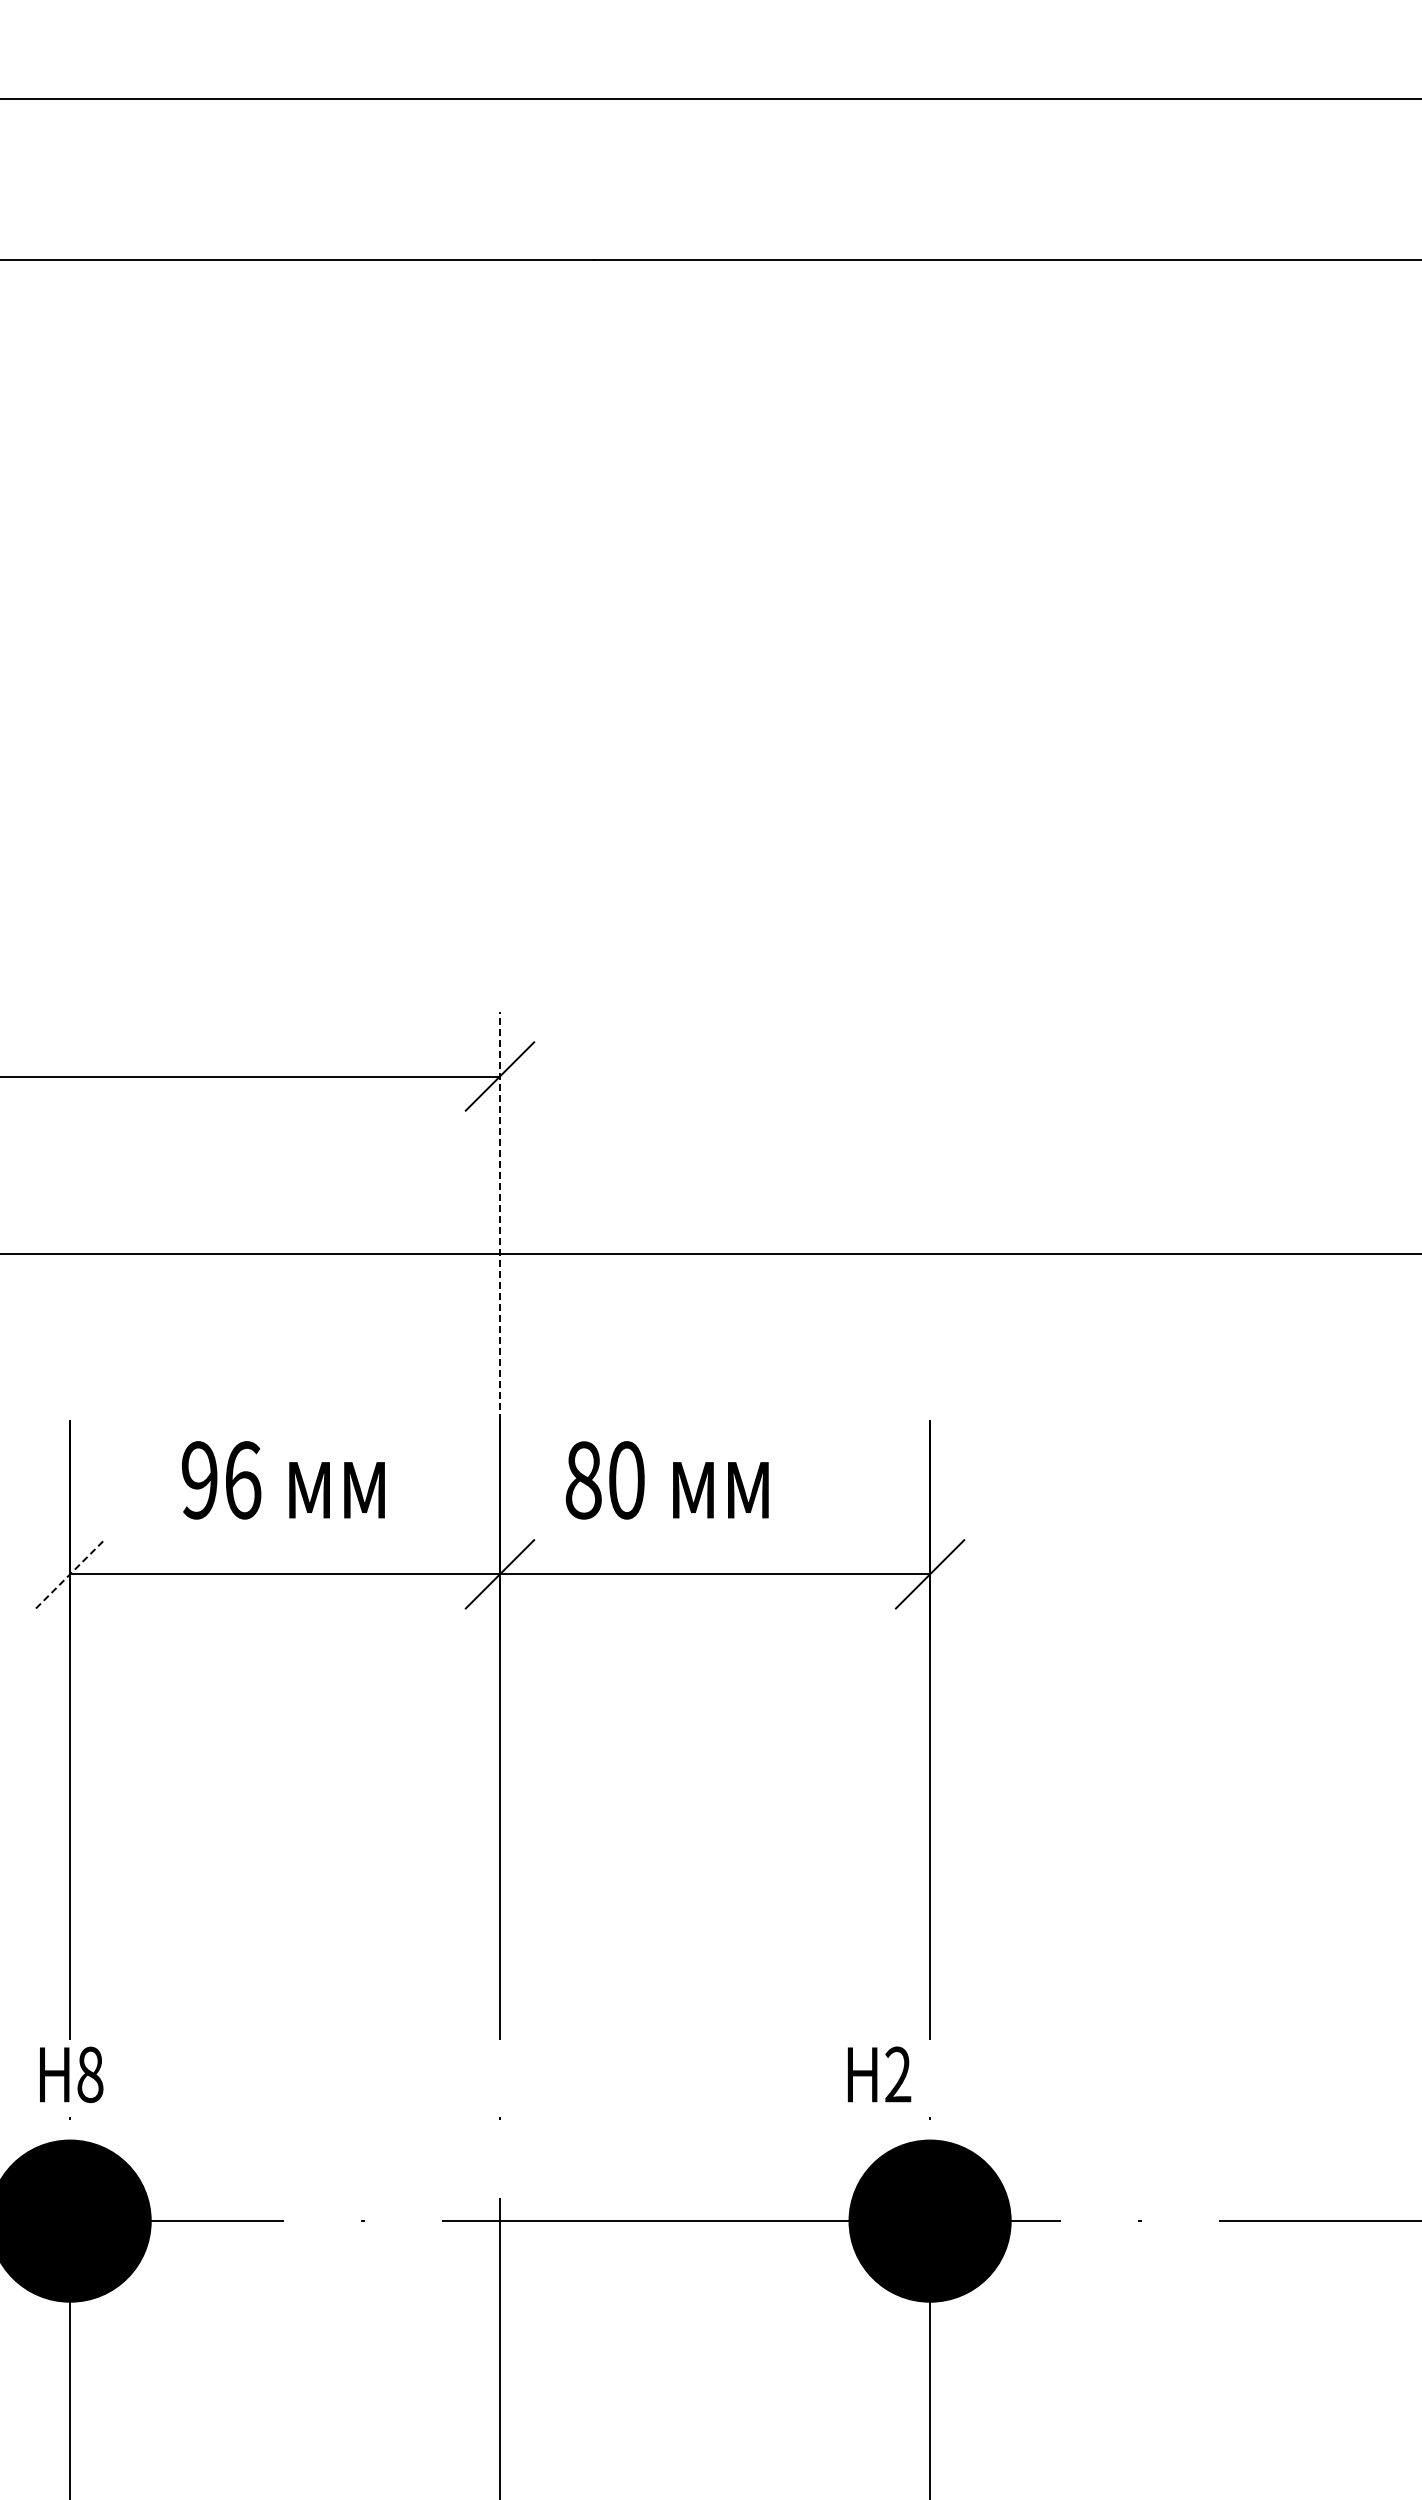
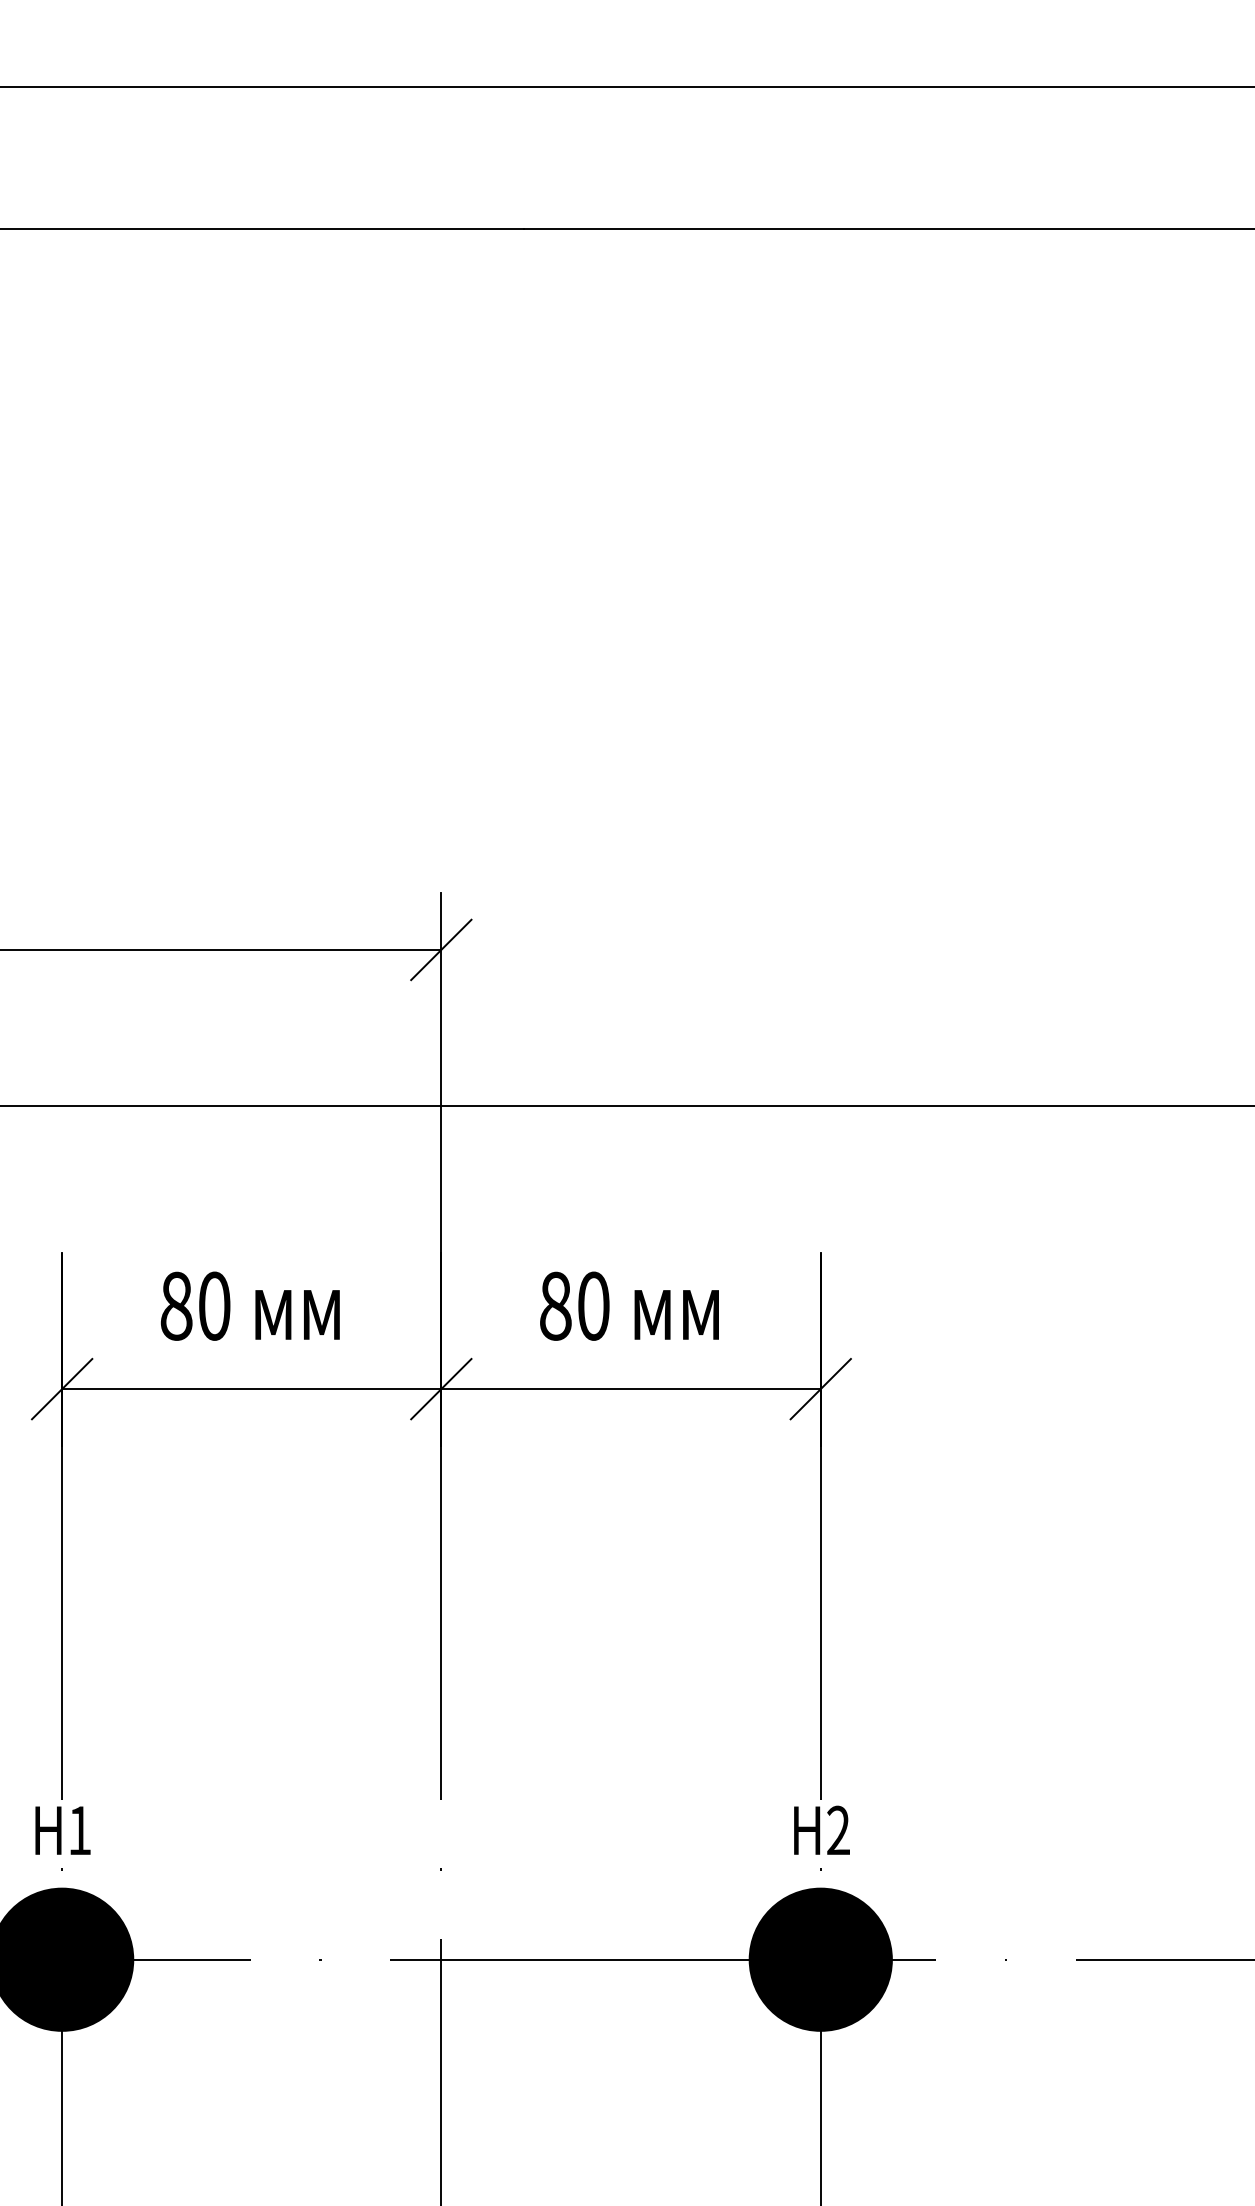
line: (499, 1215) -> (440, 1072), dashed -> solid
text: (221, 1480) -> (195, 1306), 96 -> 80
text: (666, 1480) -> (628, 1306), moved
line: (70, 1573) -> (62, 1388), dashed -> solid
text: (90, 2074) -> (80, 1830), H8 -> H1
text: (879, 2074) -> (822, 1830), moved

